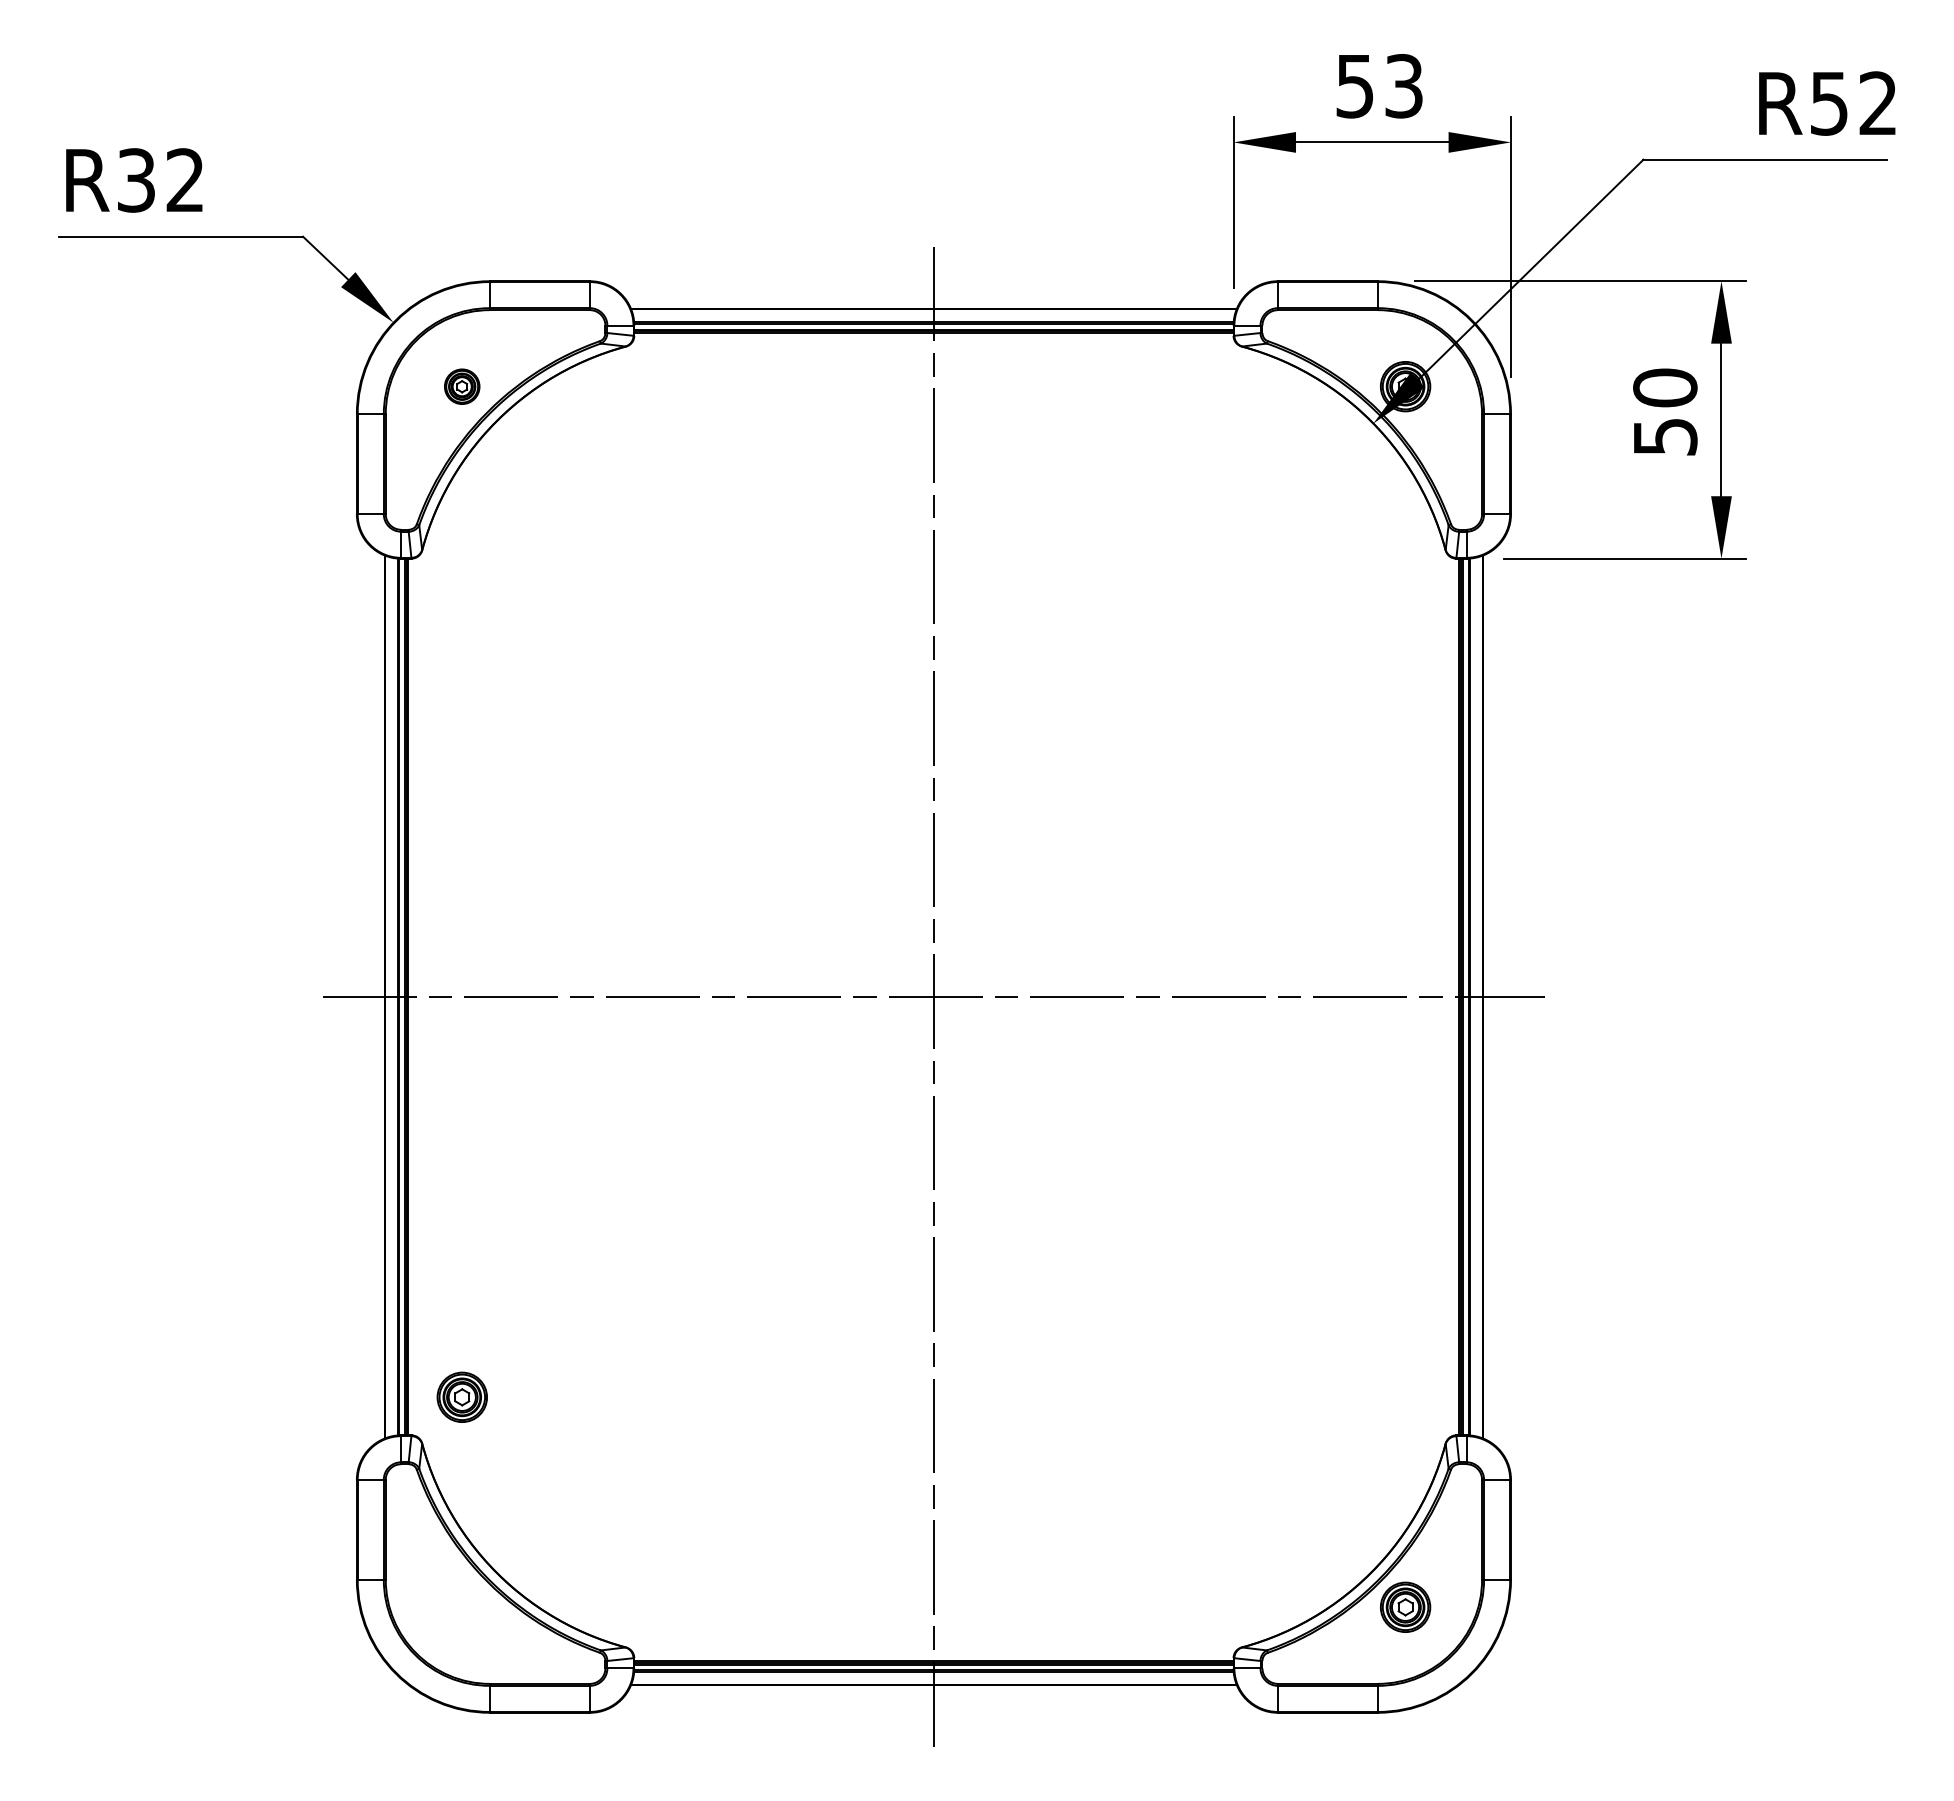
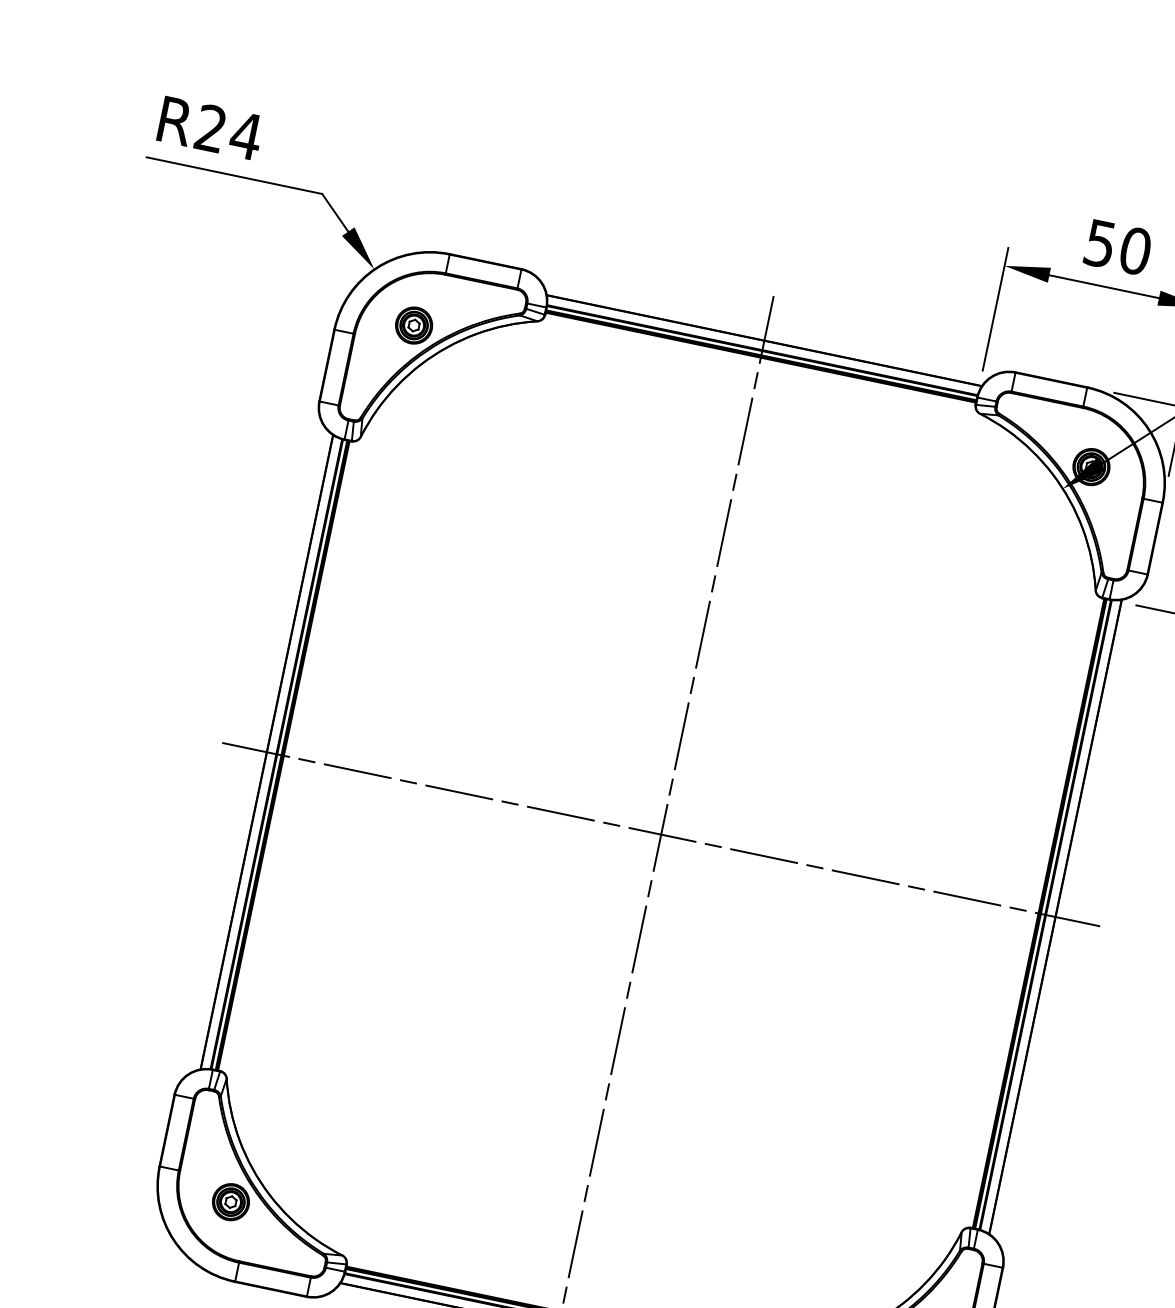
text: (1404, 86) -> (1135, 251), 53 -> 50
text: (161, 180) -> (229, 132), R32 -> R24
part: (461, 386) -> (413, 325), size x1.43
part: (461, 1396) -> (230, 1201), moved

